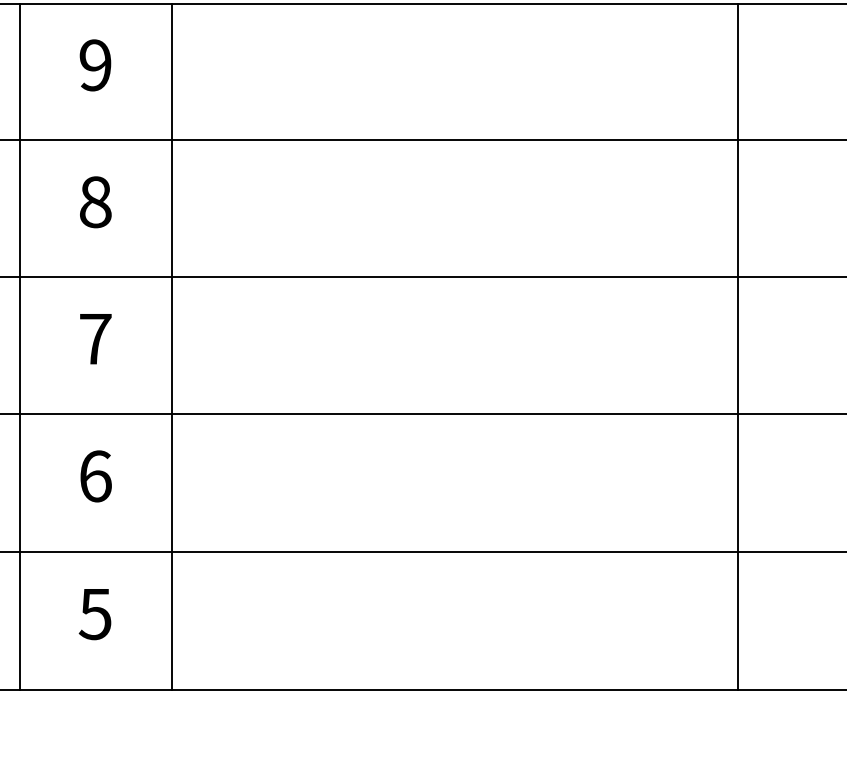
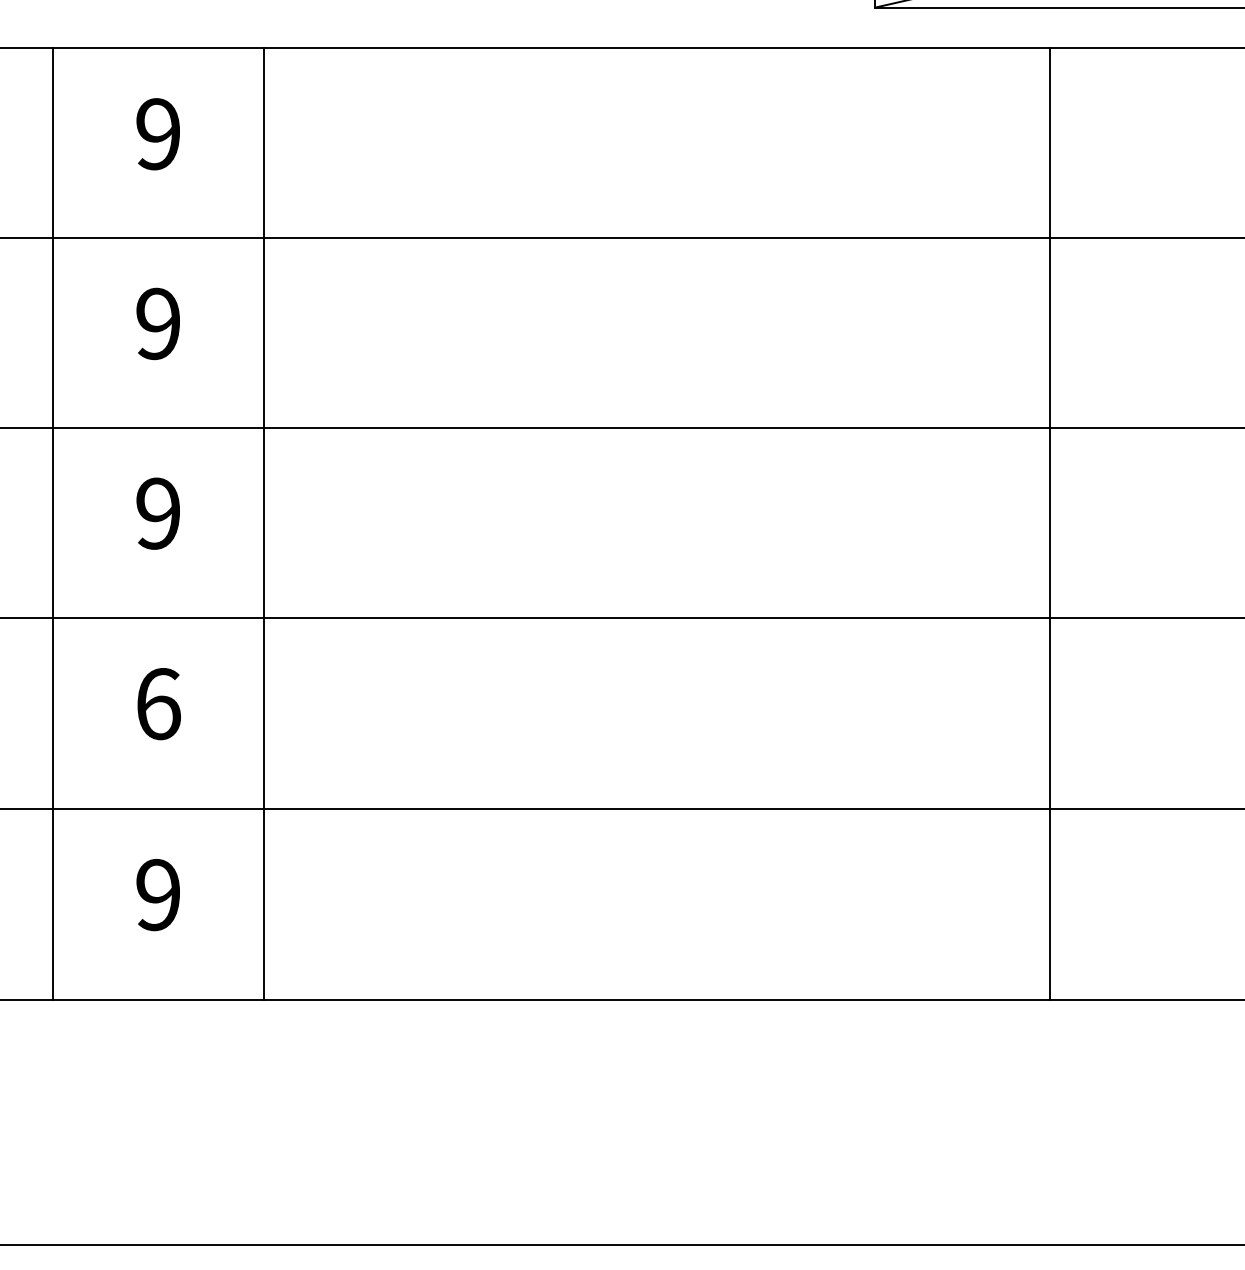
text: (95, 201) -> (158, 323), 8 -> 9
text: (95, 338) -> (158, 513), 7 -> 9
text: (94, 614) -> (157, 895), 5 -> 9

